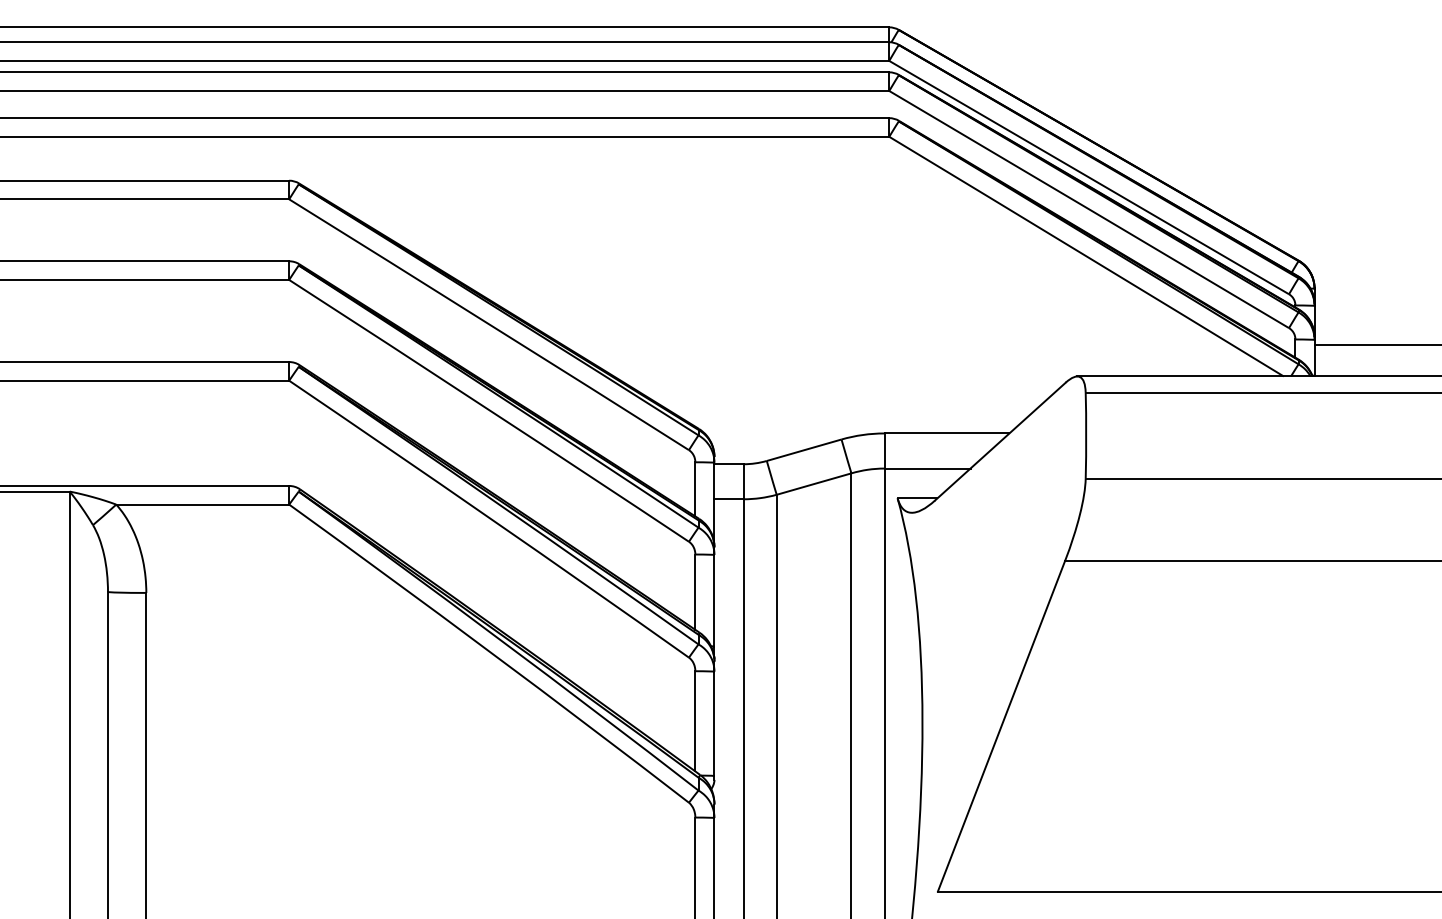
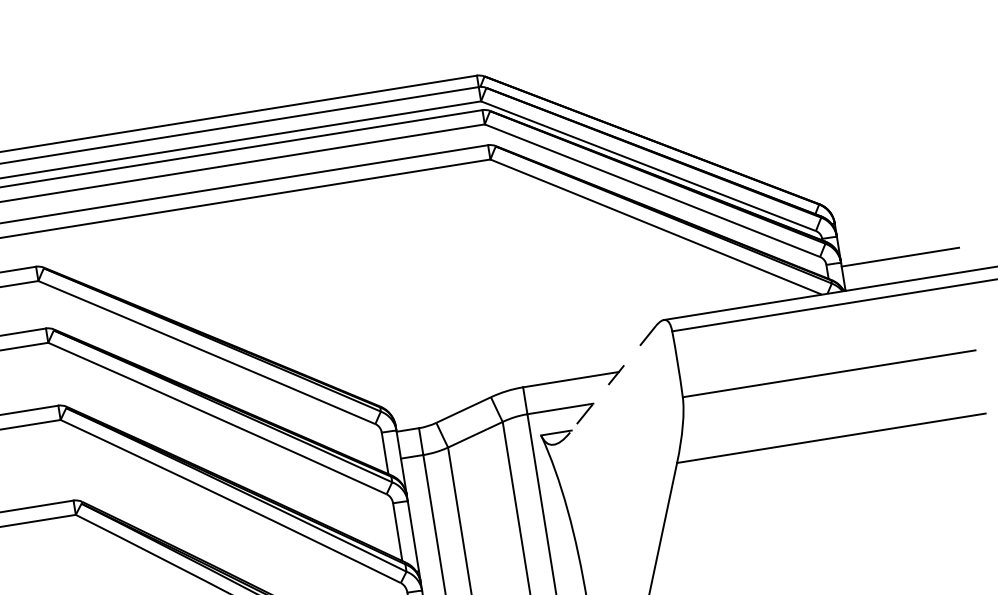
line: (1000, 441) -> (612, 379), solid -> dashed

